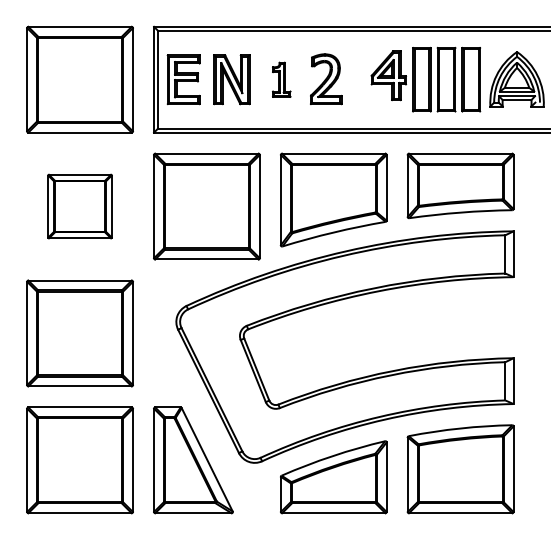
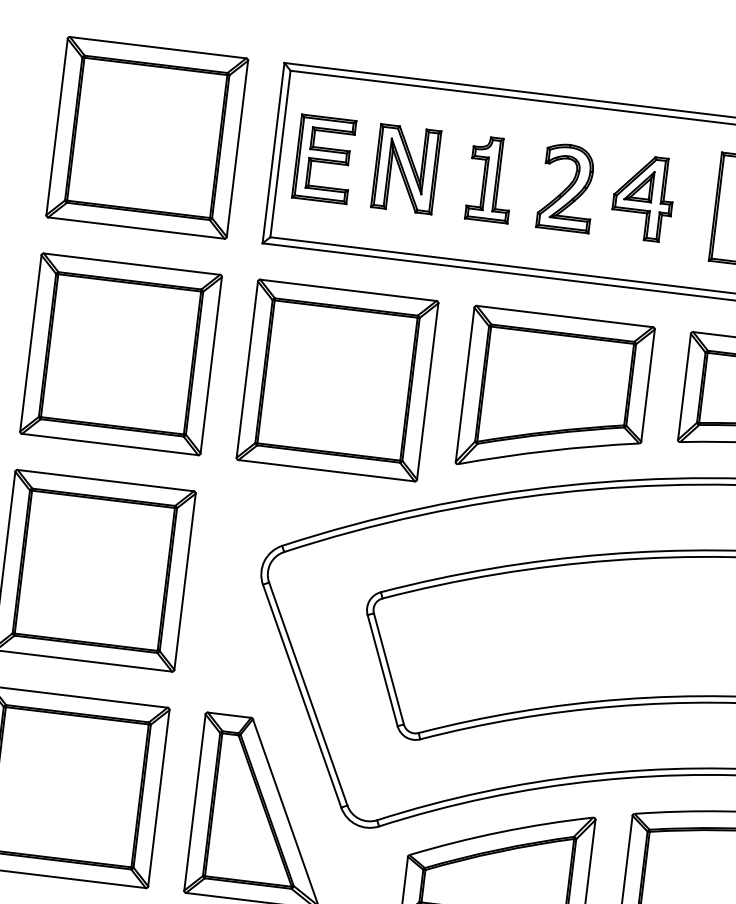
part: (388, 75) -> (642, 197), moved
part: (281, 79) -> (490, 179), size x1.43
part: (79, 206) -> (120, 354), size x1.67

